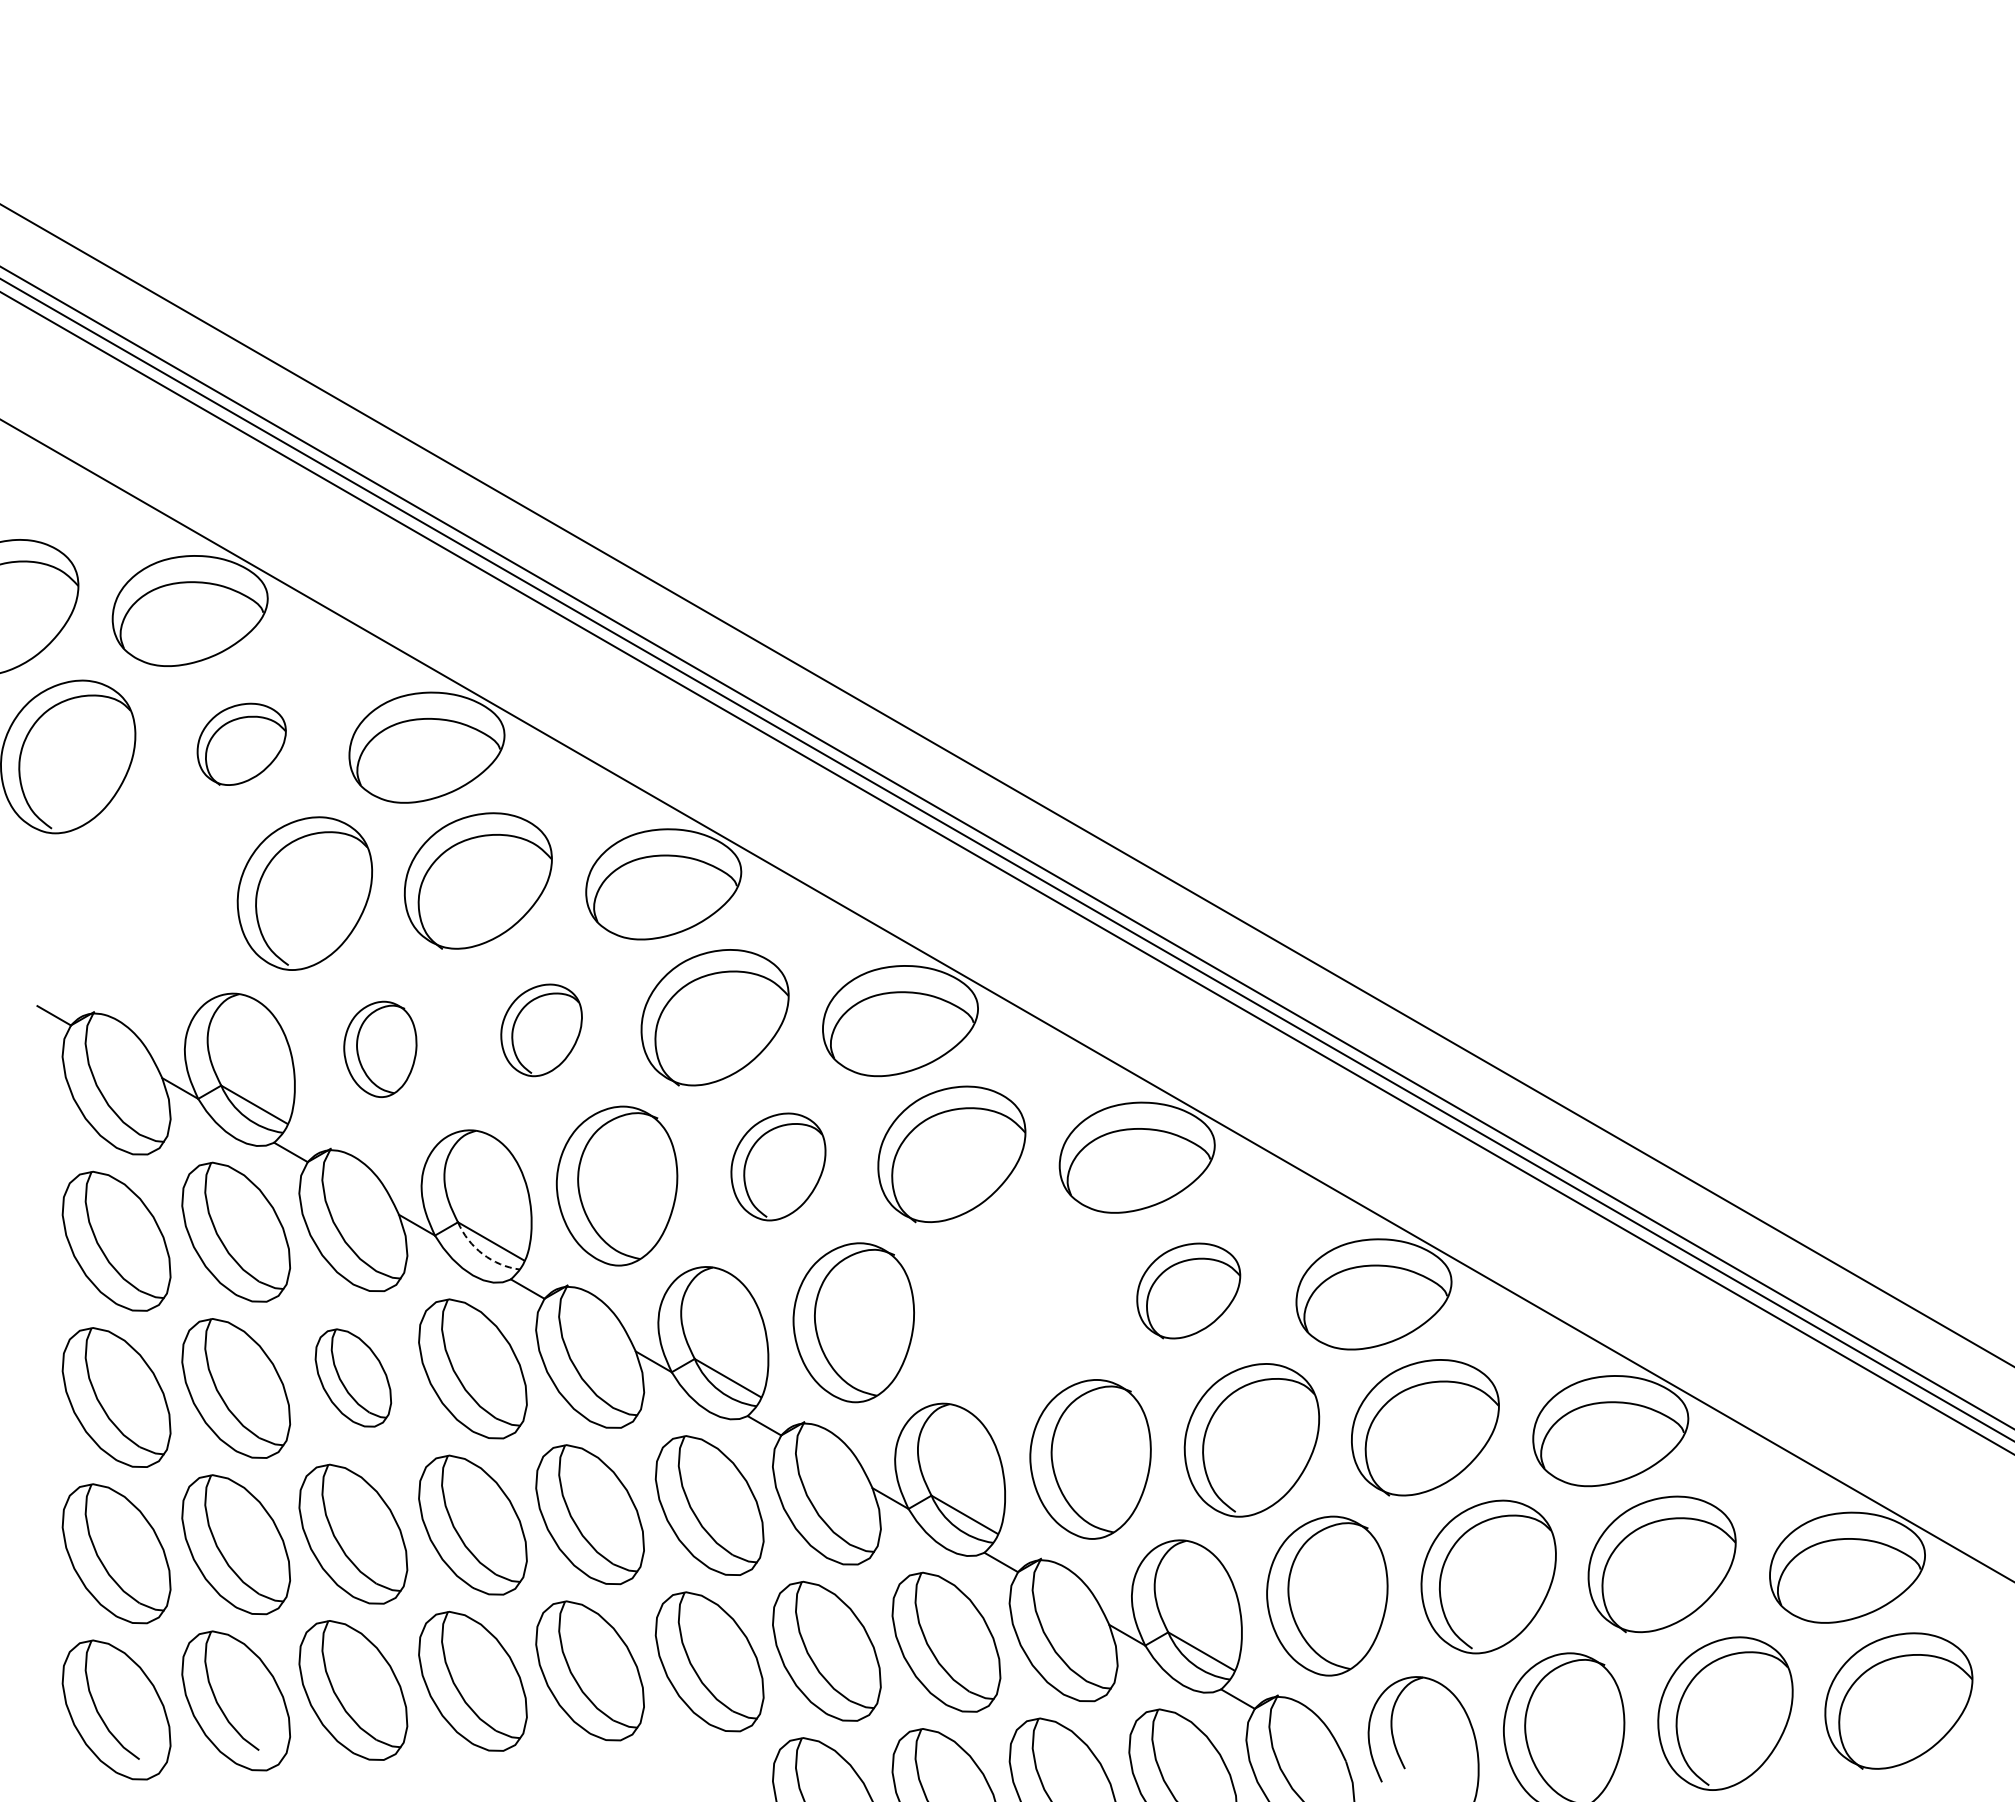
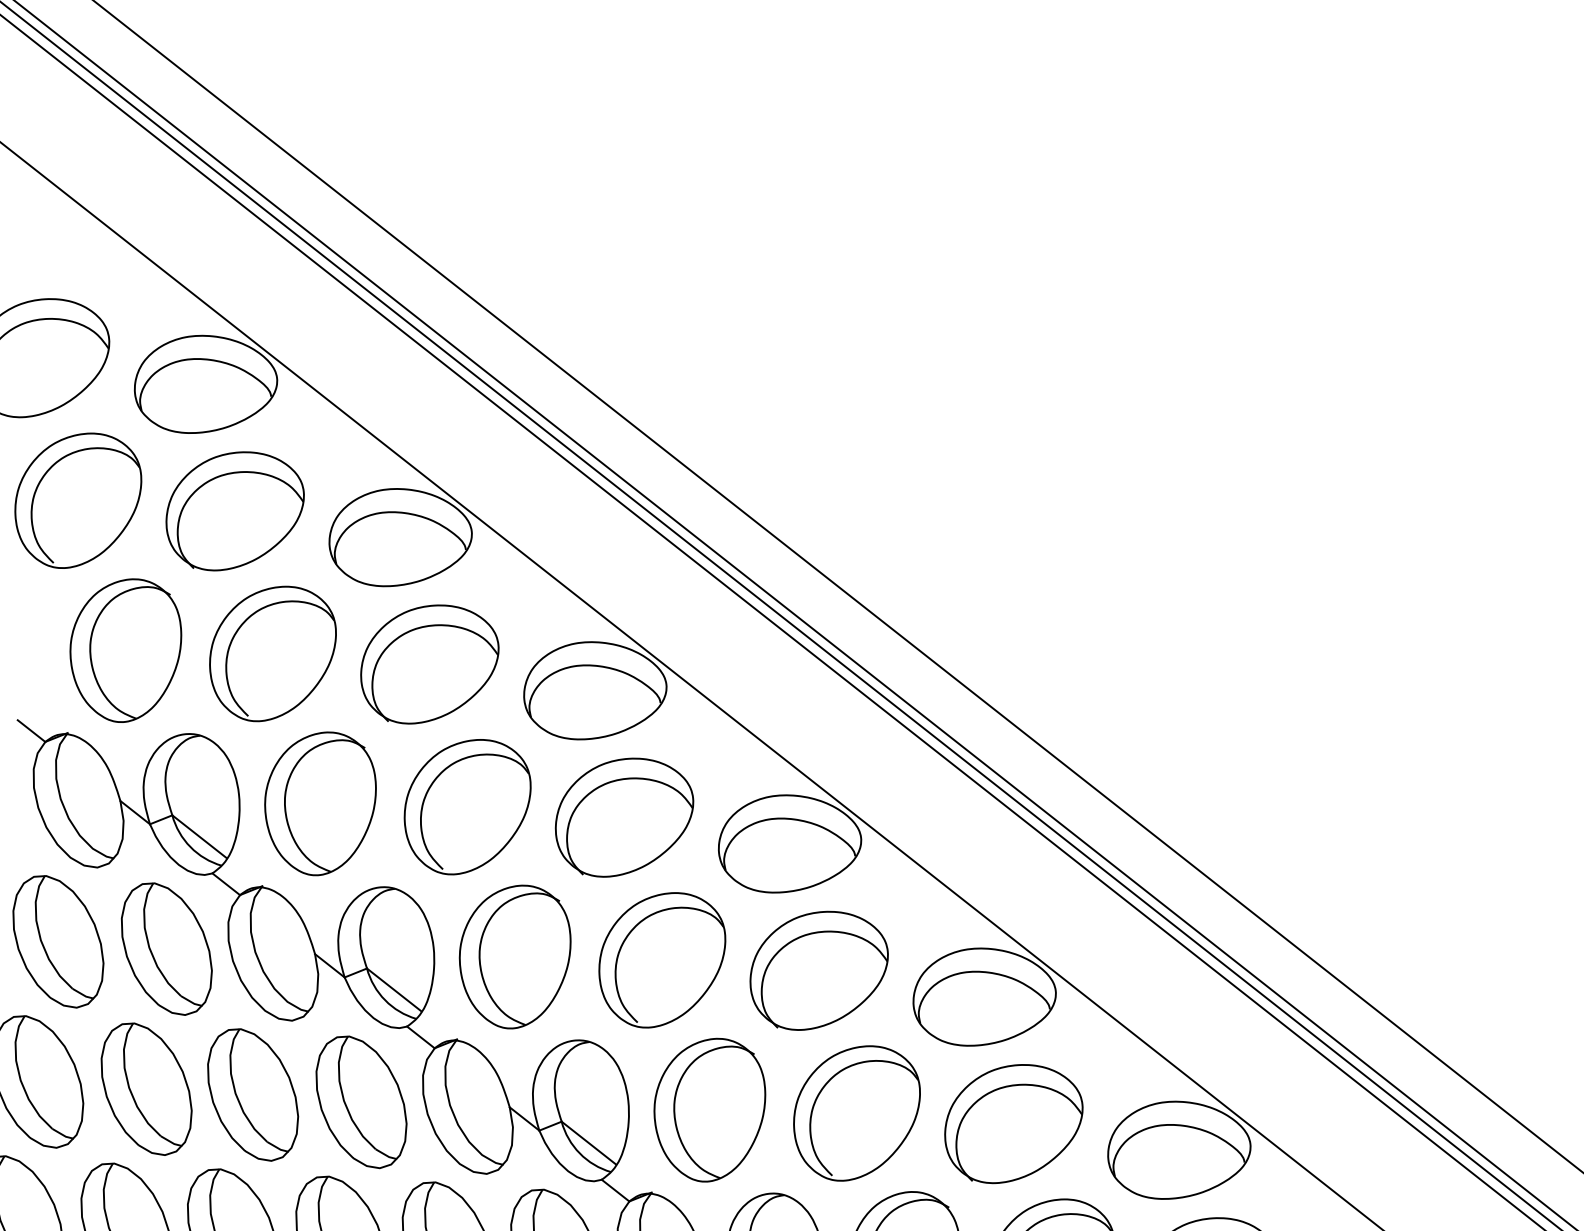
part: (241, 744) -> (234, 512), size x1.67
part: (143, 912) -> (124, 650), added
part: (541, 1030) -> (466, 807), size x1.67
part: (380, 1049) -> (319, 803), size x1.67
part: (778, 1166) -> (661, 959), size x1.43
arc: (482, 1254) -> (384, 1000), dashed -> solid
part: (1188, 1290) -> (1013, 1124), size x1.43
part: (1015, 1303) -> (856, 1113), added
part: (353, 1377) -> (253, 1094), size x1.43

